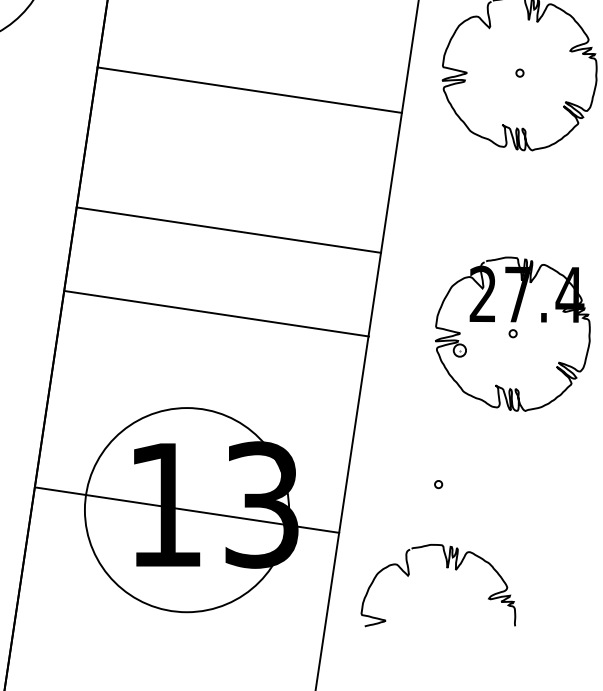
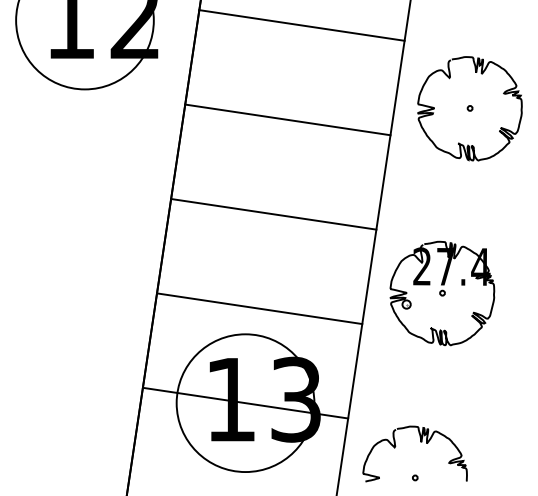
line: (216, 313) -> (259, 308), moved
part: (513, 334) -> (442, 293), moved
circle: (438, 483) -> (415, 477), moved

